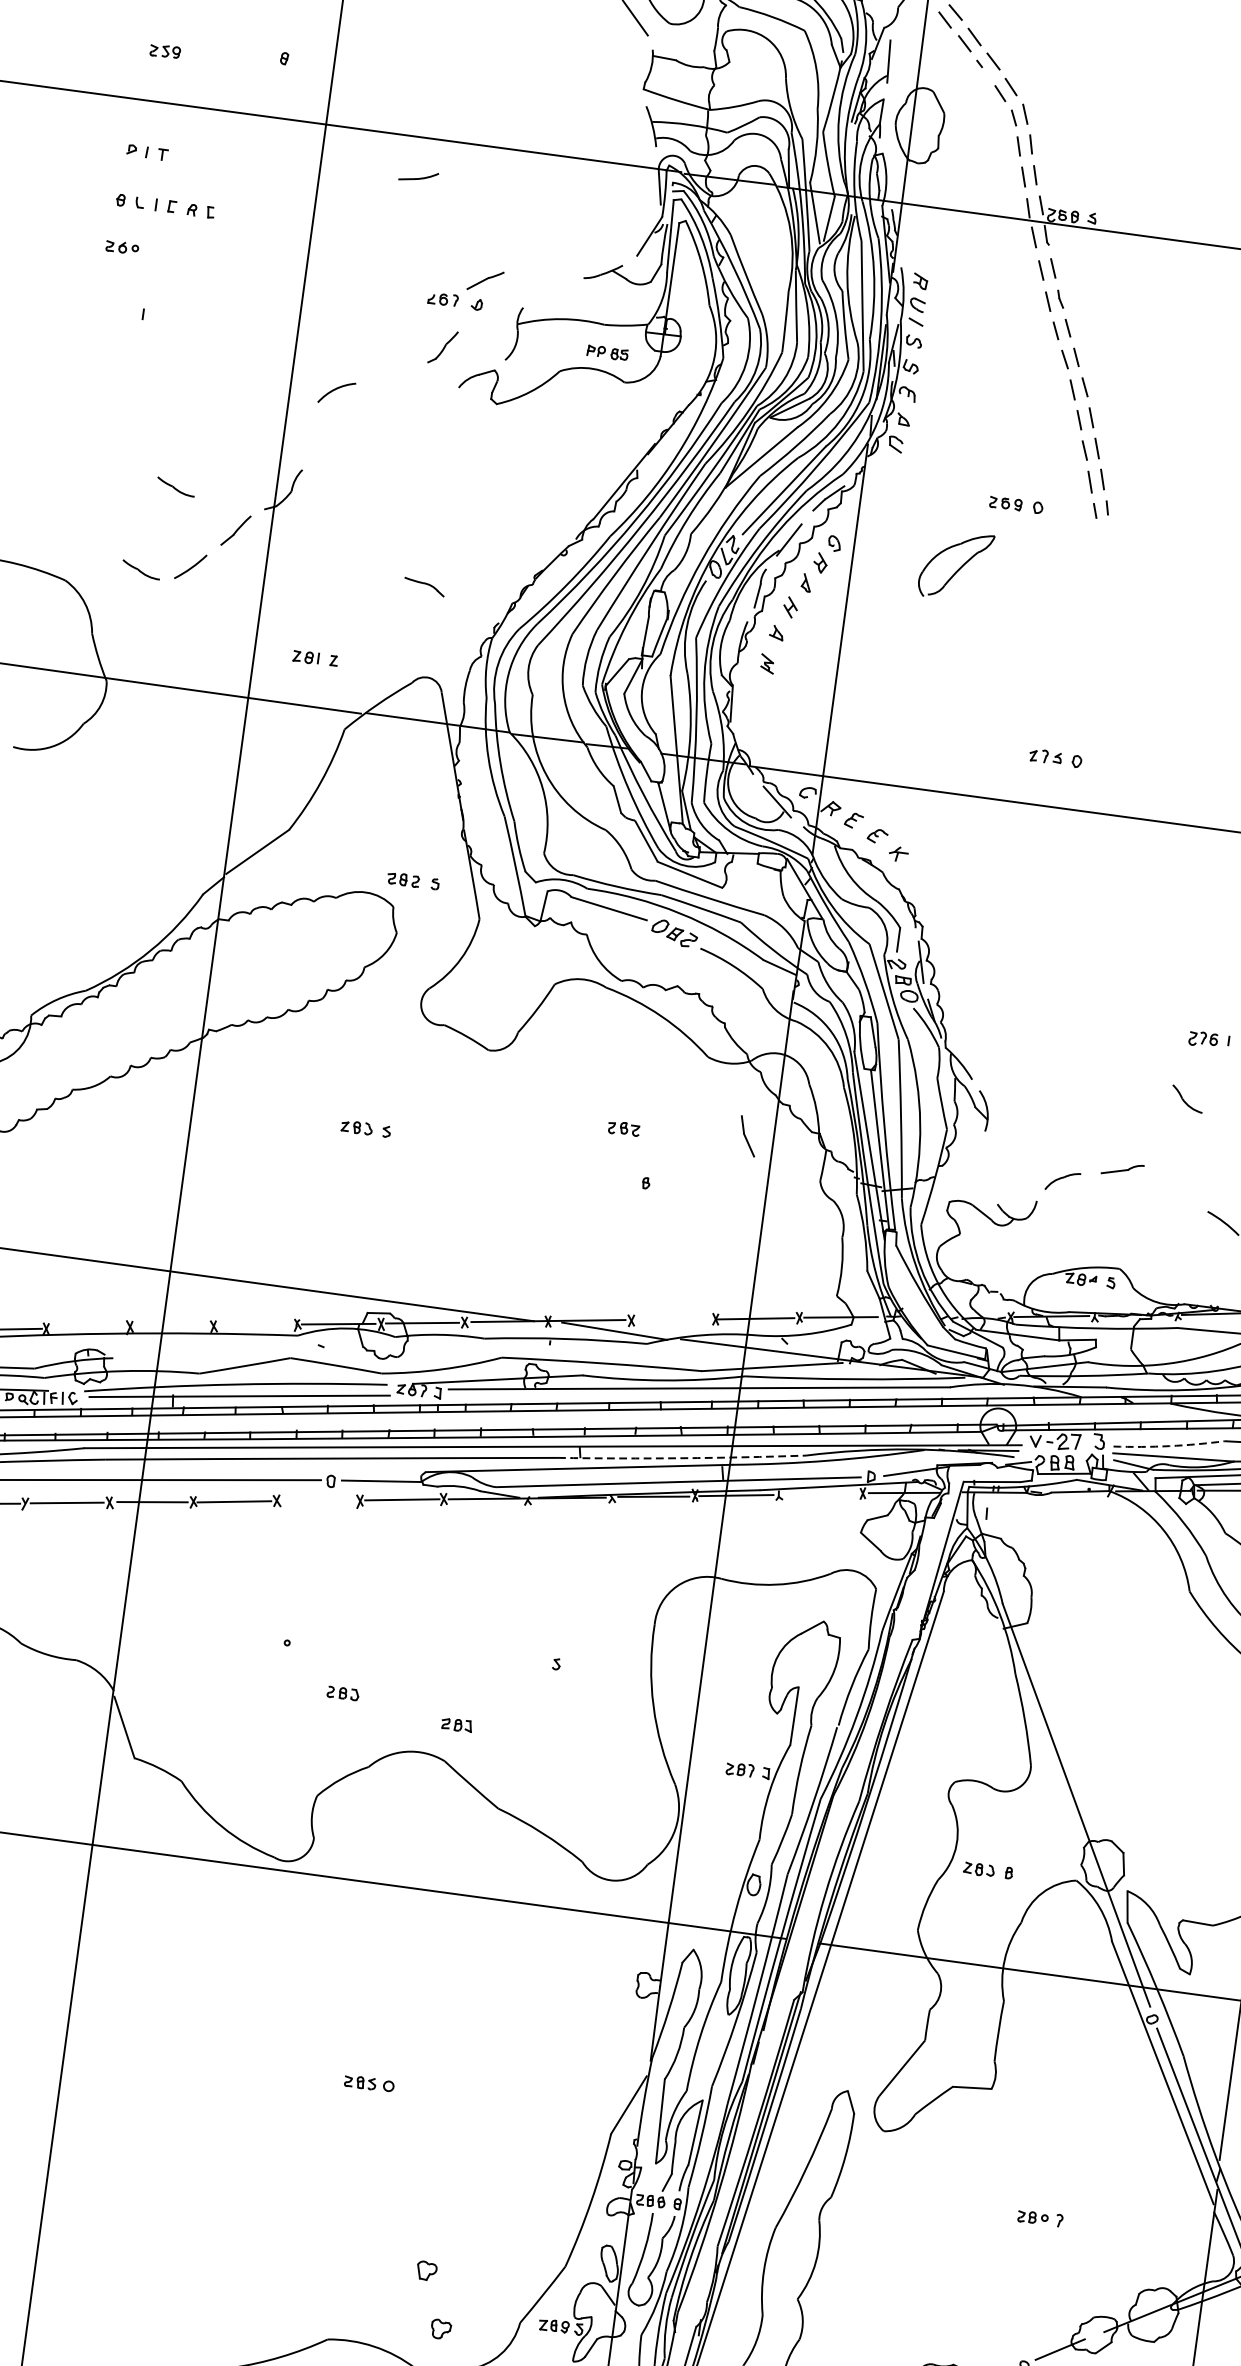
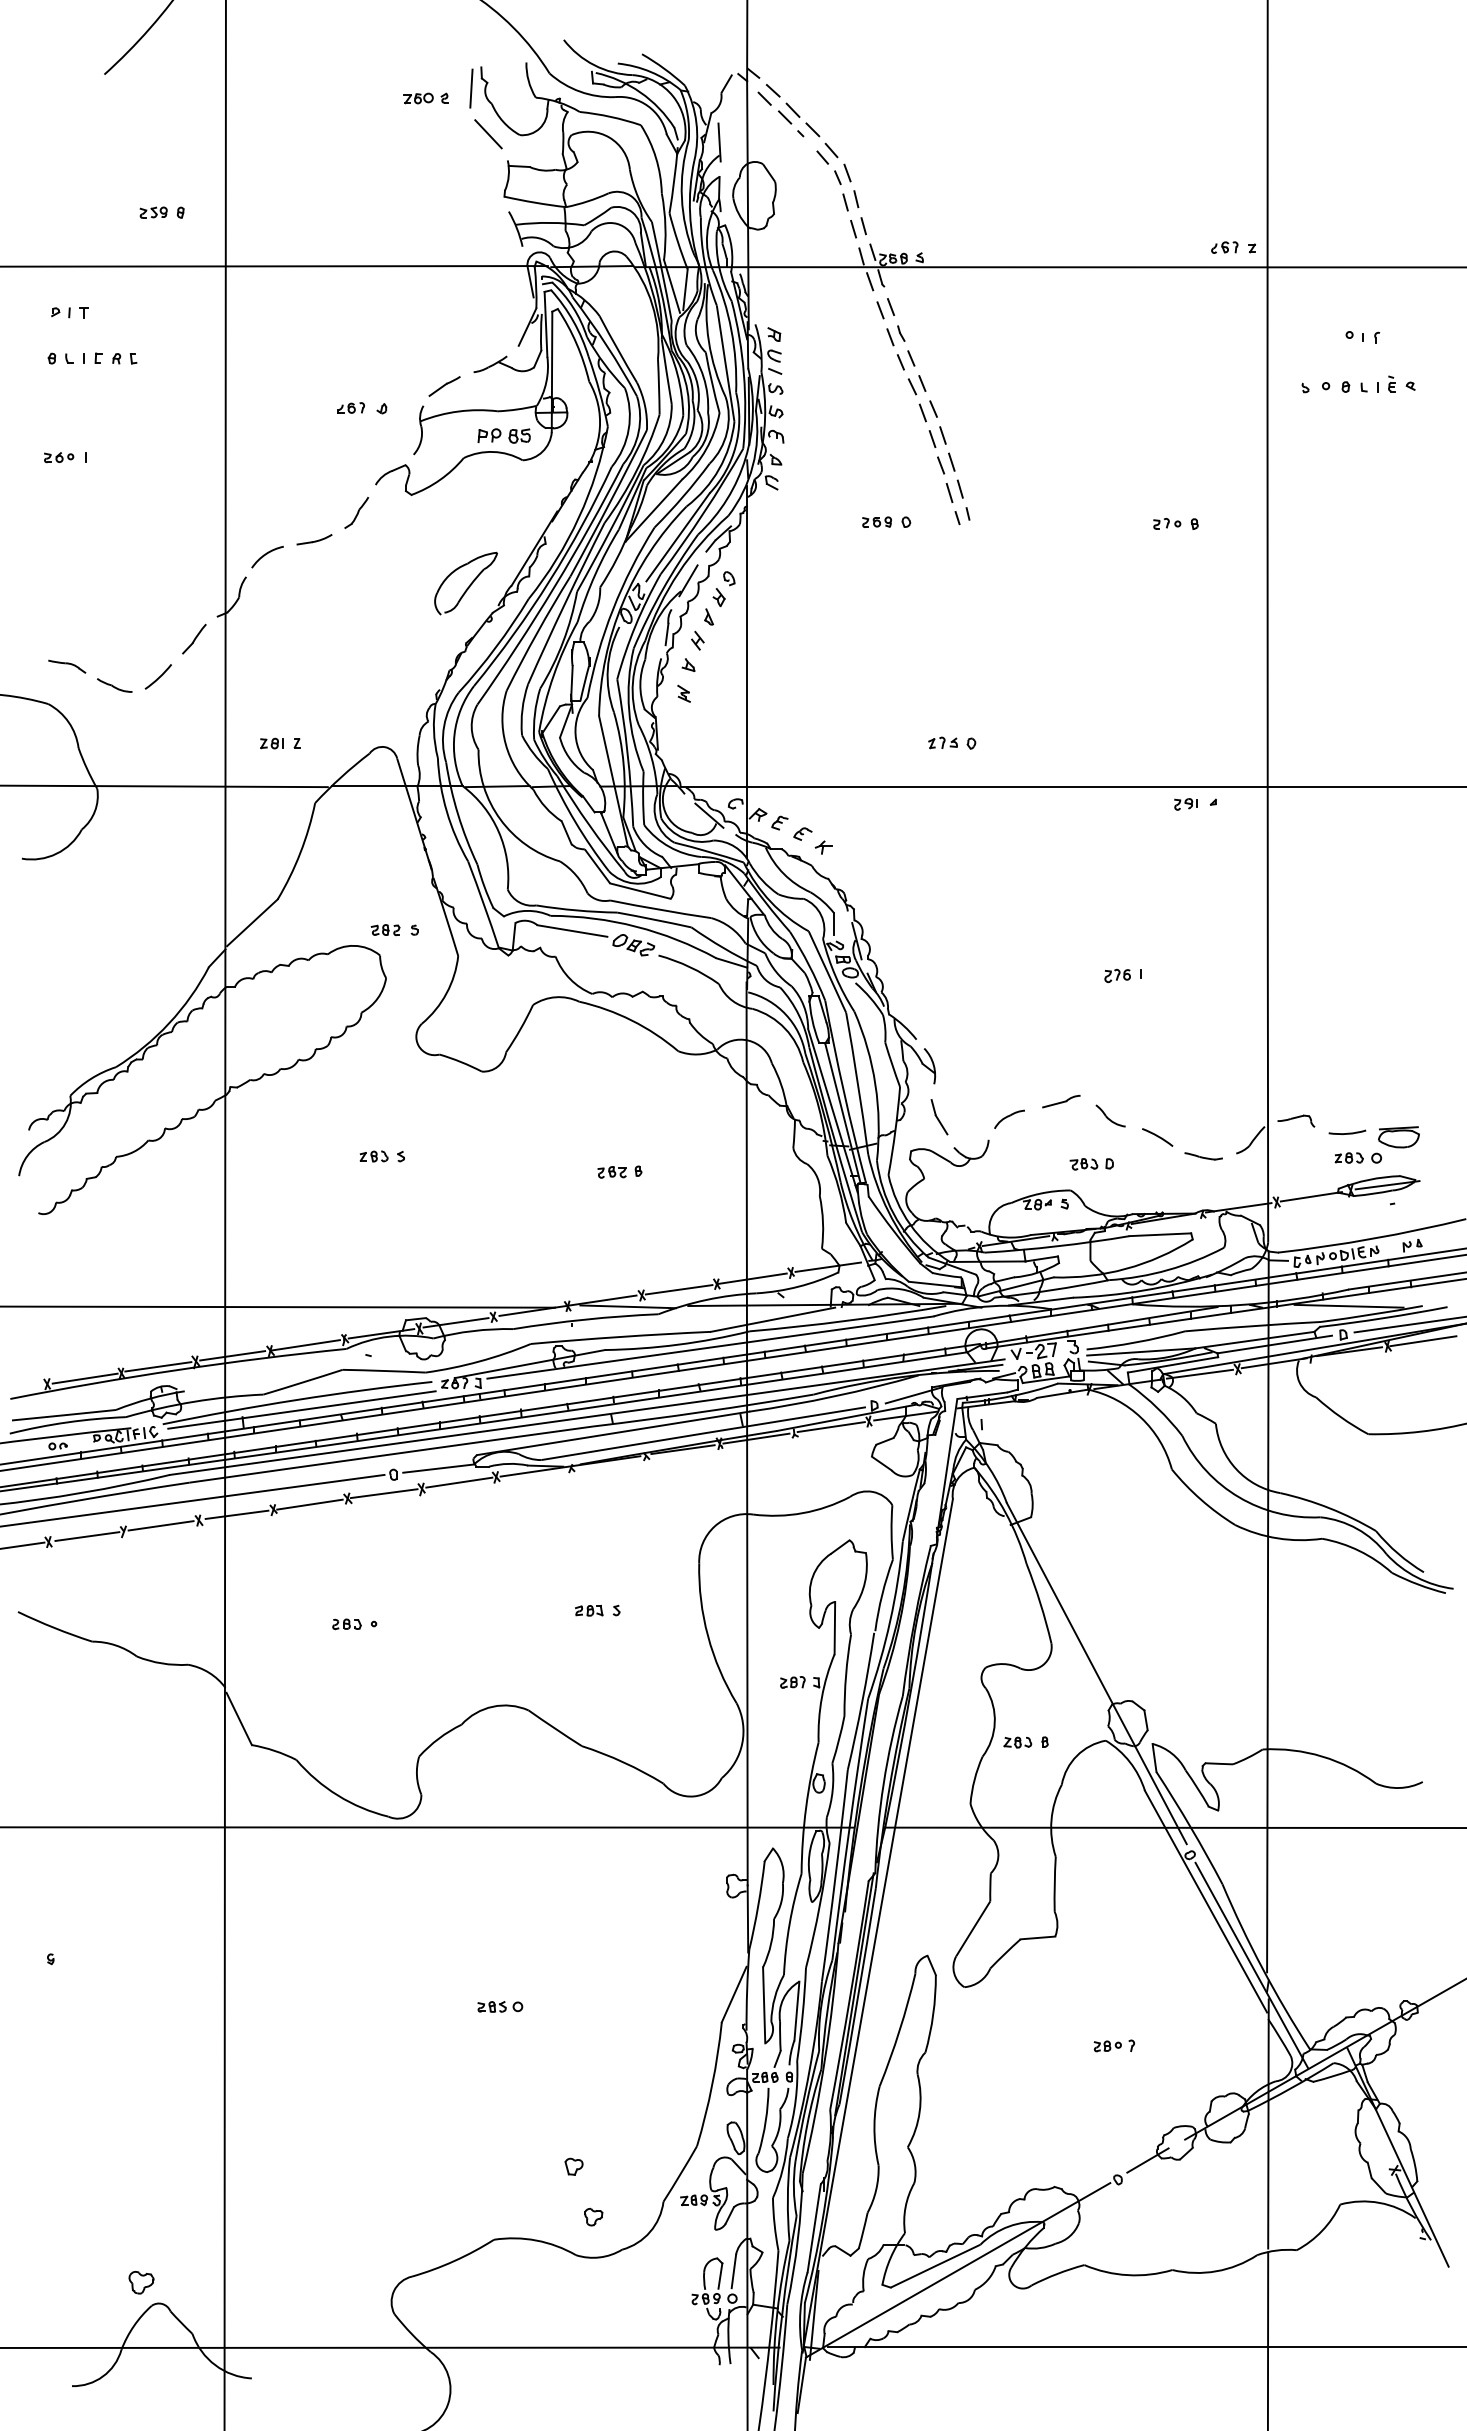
part: (165, 51) -> (153, 212), moved
part: (418, 176) -> (314, 539), moved
part: (122, 247) -> (59, 457), moved
part: (485, 280) -> (444, 386), moved
part: (442, 346) -> (356, 512), moved
part: (607, 352) -> (503, 435), size x1.43
arc: (337, 389) -> (267, 554), moved
part: (175, 487) -> (135, 607), removed
part: (955, 565) -> (465, 583), moved
part: (424, 586) -> (67, 666), moved
part: (1187, 1098) -> (1110, 1115), moved
part: (623, 1128) -> (611, 1172), moved
part: (747, 1136) -> (939, 1117), moved
part: (1146, 1243) -> (1091, 1164), added
line: (672, 1319) -> (678, 1289), added
line: (171, 1325) -> (232, 1355), added
line: (253, 1325) -> (305, 1345), added
line: (88, 1327) -> (158, 1366), added
arc: (1169, 1446) -> (1136, 1342), dashed -> solid
arc: (682, 1457) -> (703, 1411), dashed -> solid
line: (819, 1494) -> (830, 1427), added
line: (317, 1500) -> (383, 1493), added
part: (342, 1693) -> (346, 1624), moved
part: (457, 1724) -> (589, 1610), moved

